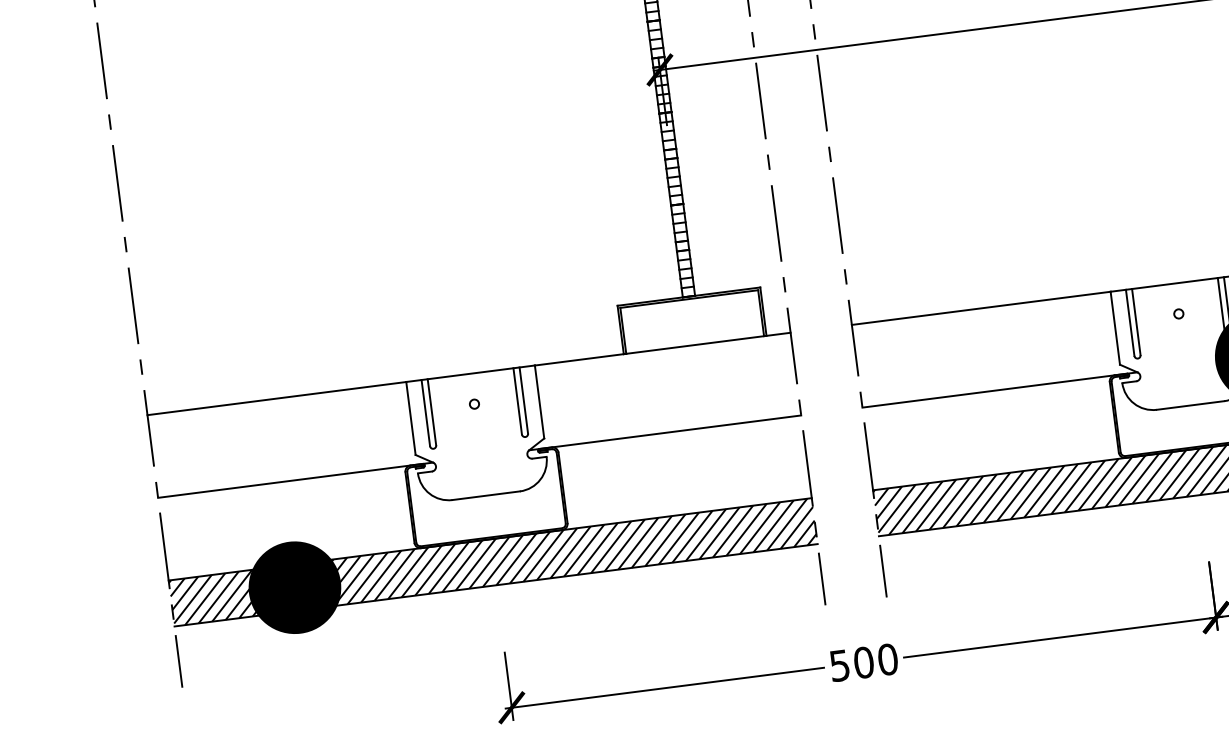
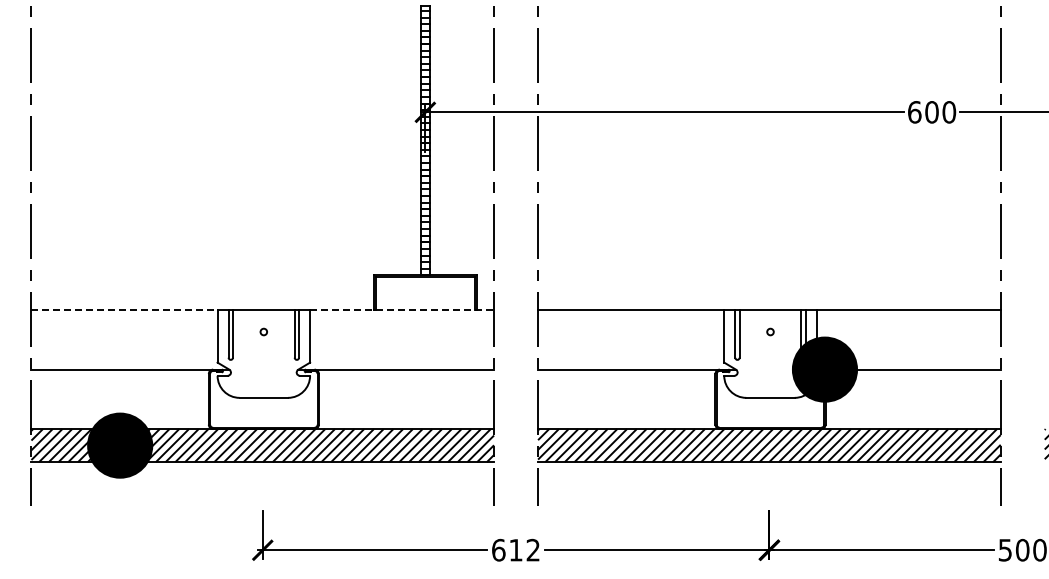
line: (663, 349) -> (402, 310), solid -> dashed
line: (278, 398) -> (125, 310), solid -> dashed
text: (864, 661) -> (516, 549), 500 -> 612

